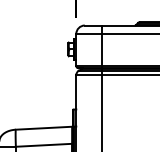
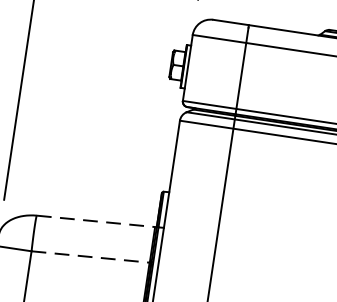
line: (44, 128) -> (96, 222), solid -> dashed
line: (44, 145) -> (91, 257), solid -> dashed

